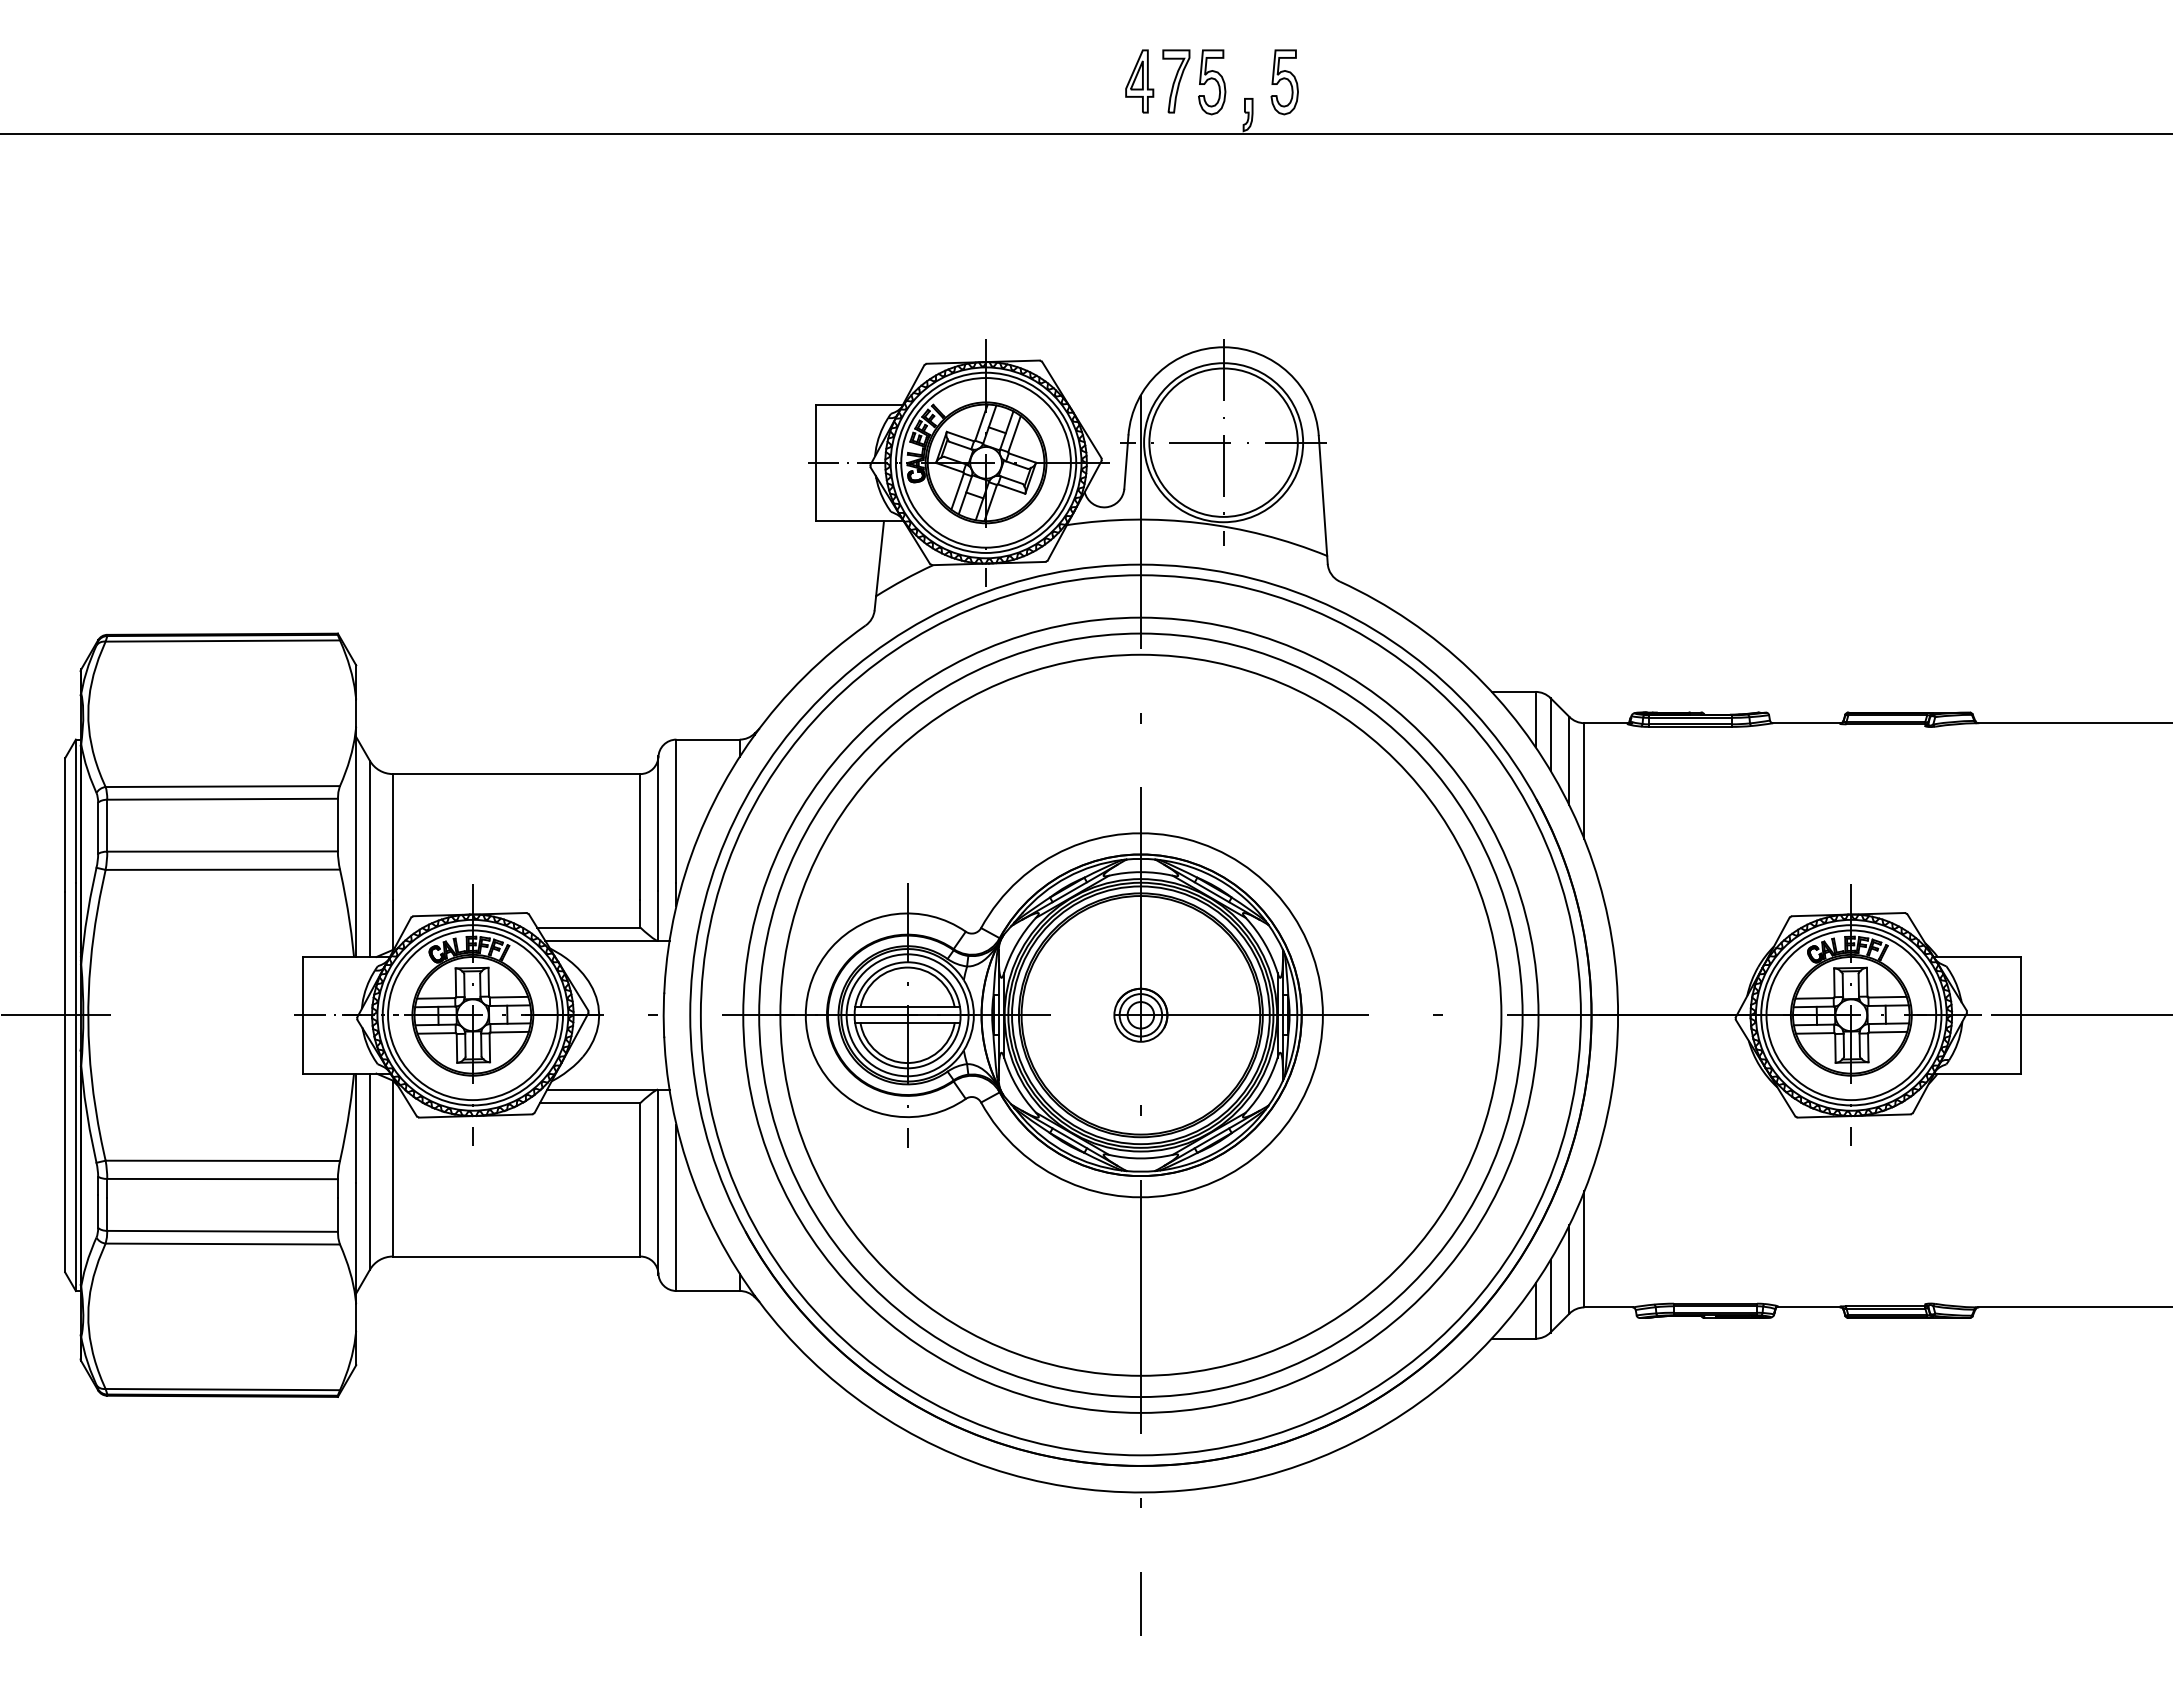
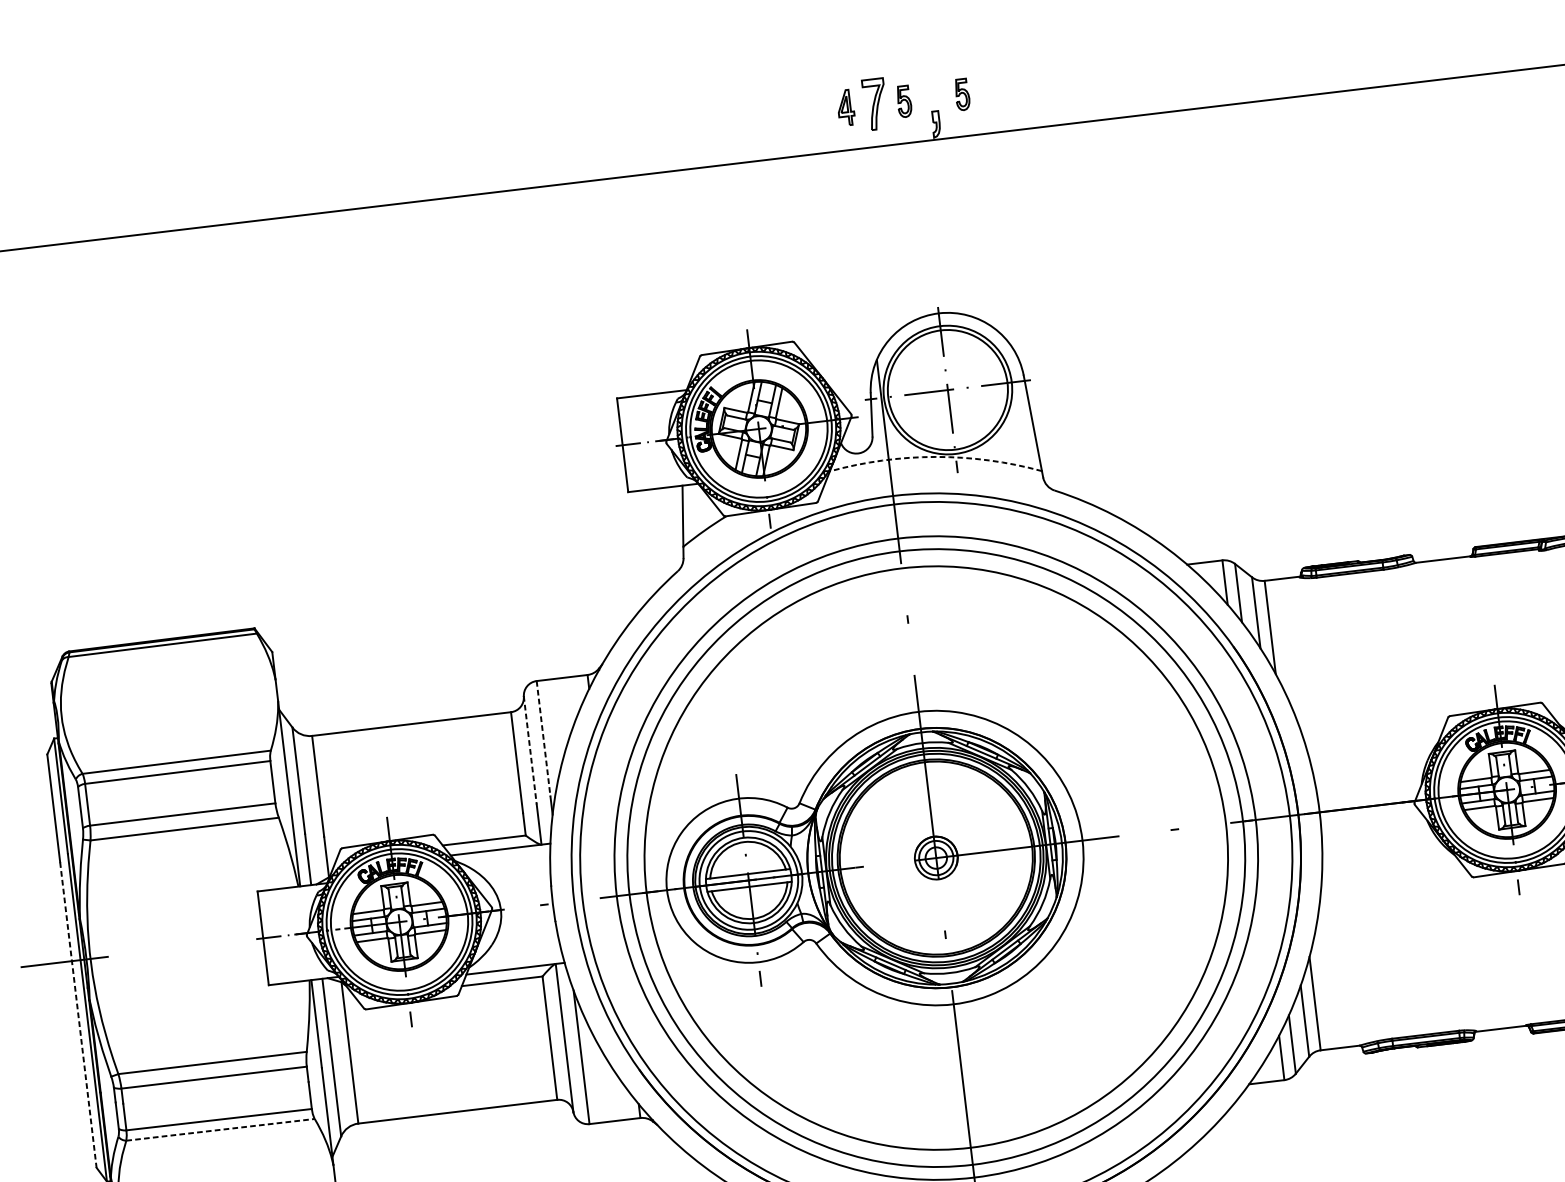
part: (1139, 81) -> (845, 107), size x0.7
part: (1212, 82) -> (904, 101), size x0.6
part: (1284, 82) -> (962, 94), size x0.6
arc: (1199, 523) -> (936, 457), solid -> dashed
line: (676, 811) -> (543, 738), solid -> dashed
line: (658, 824) -> (530, 750), solid -> dashed
line: (65, 1082) -> (78, 1015), solid -> dashed
line: (223, 1244) -> (221, 1130), solid -> dashed

